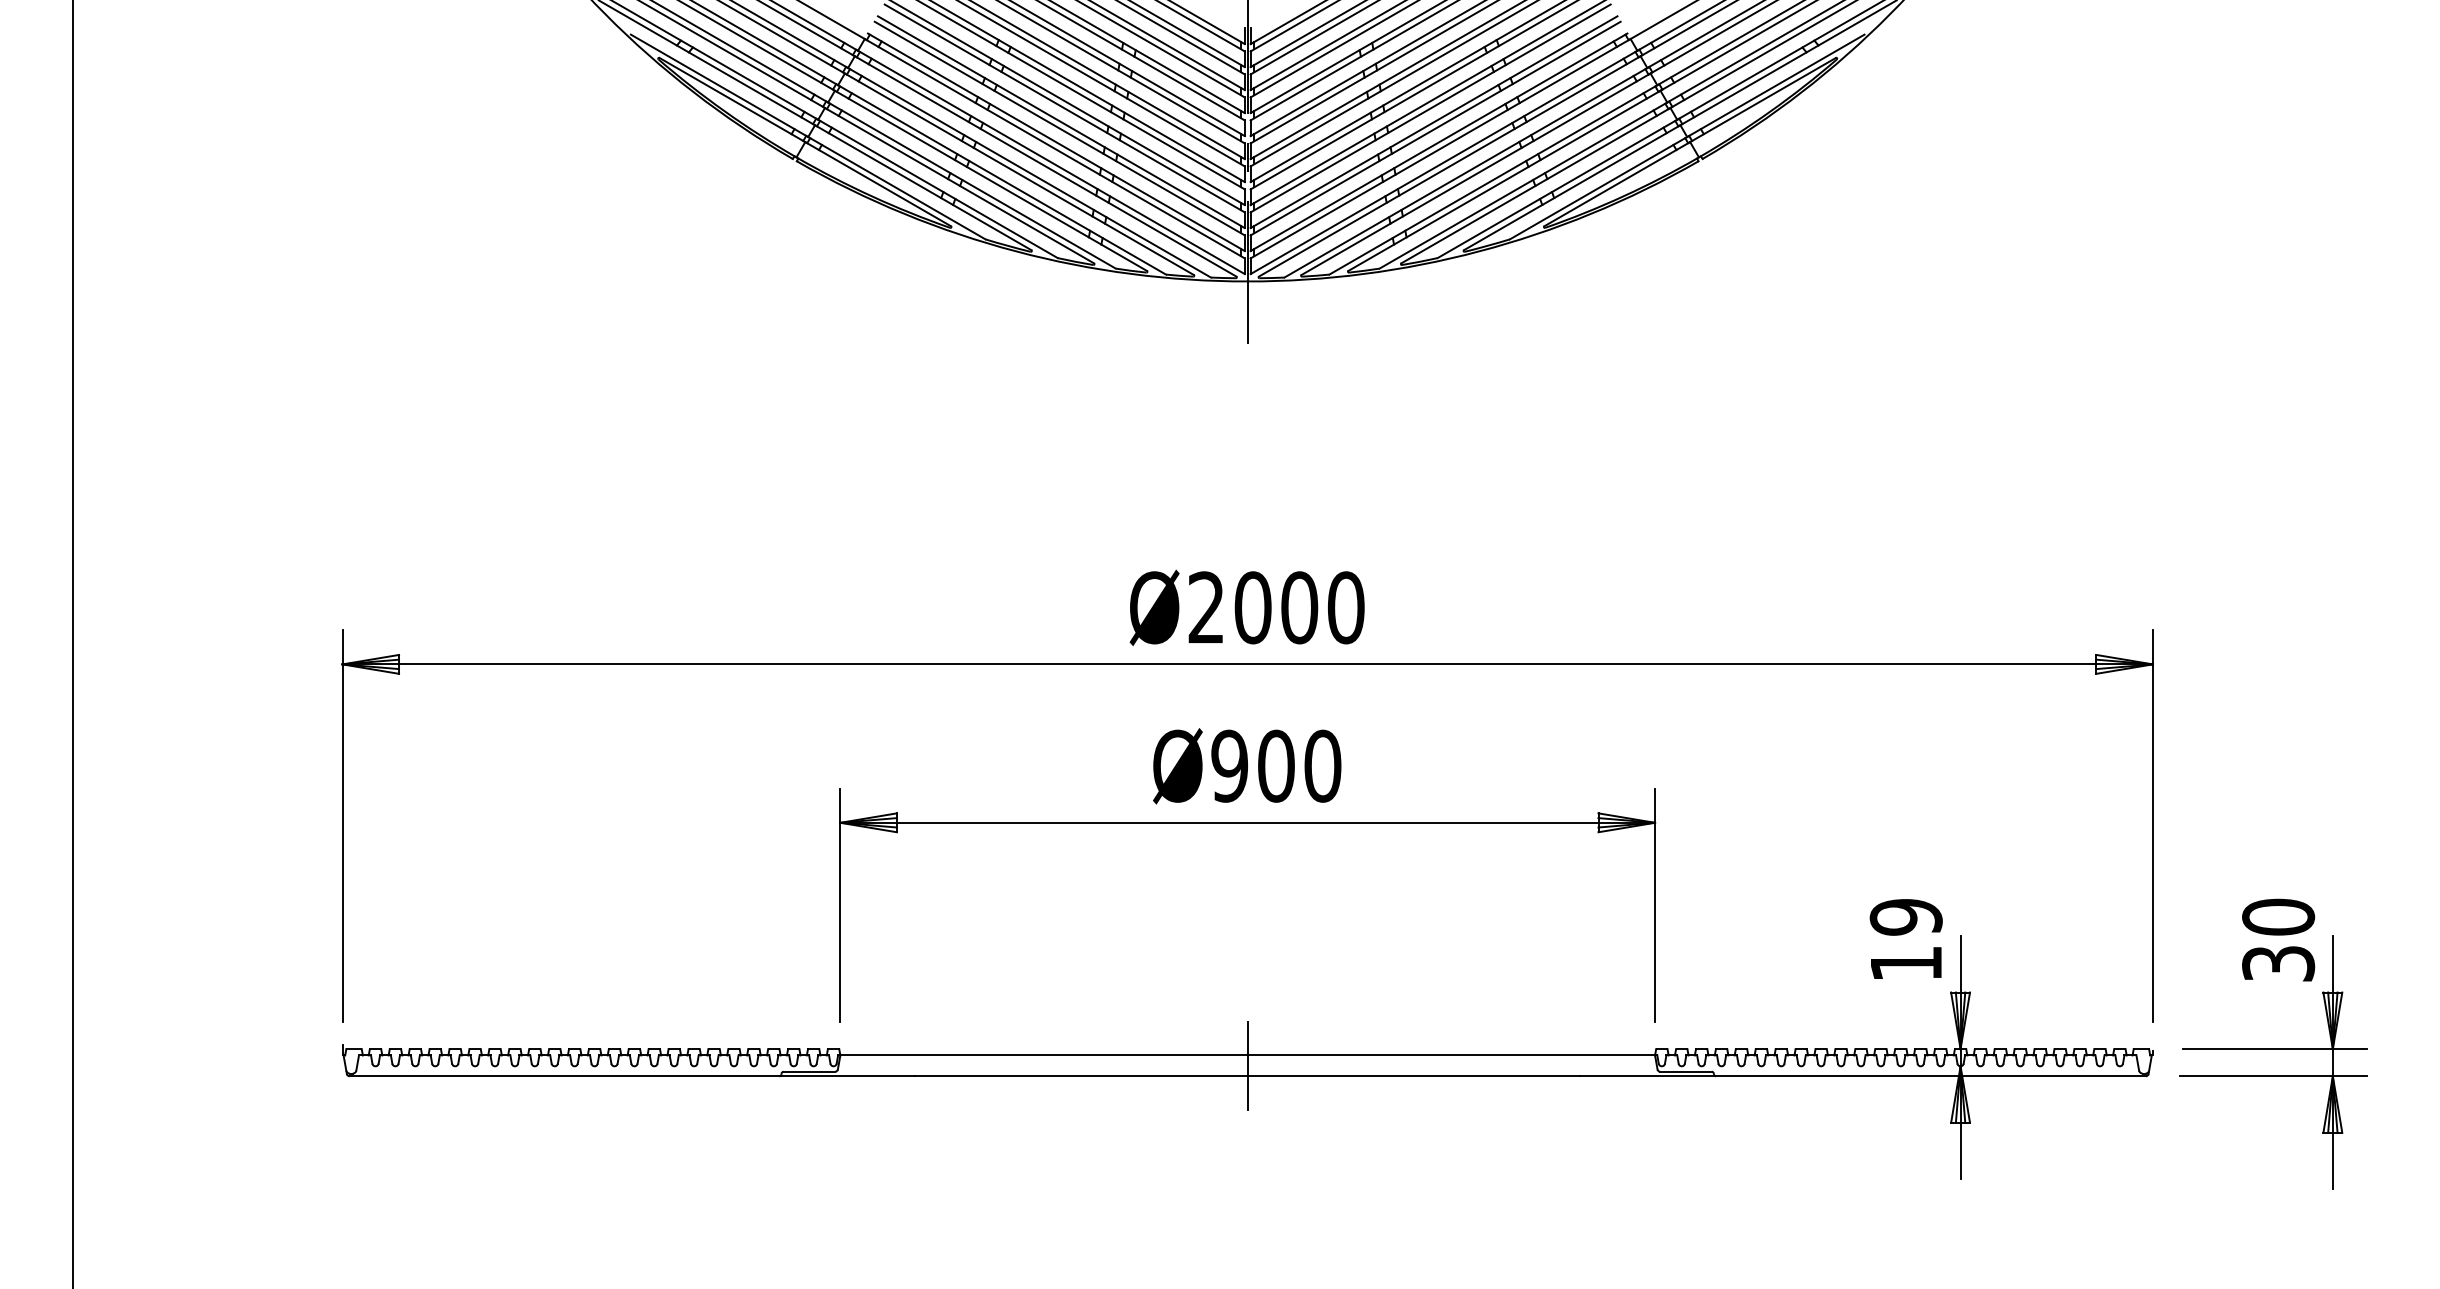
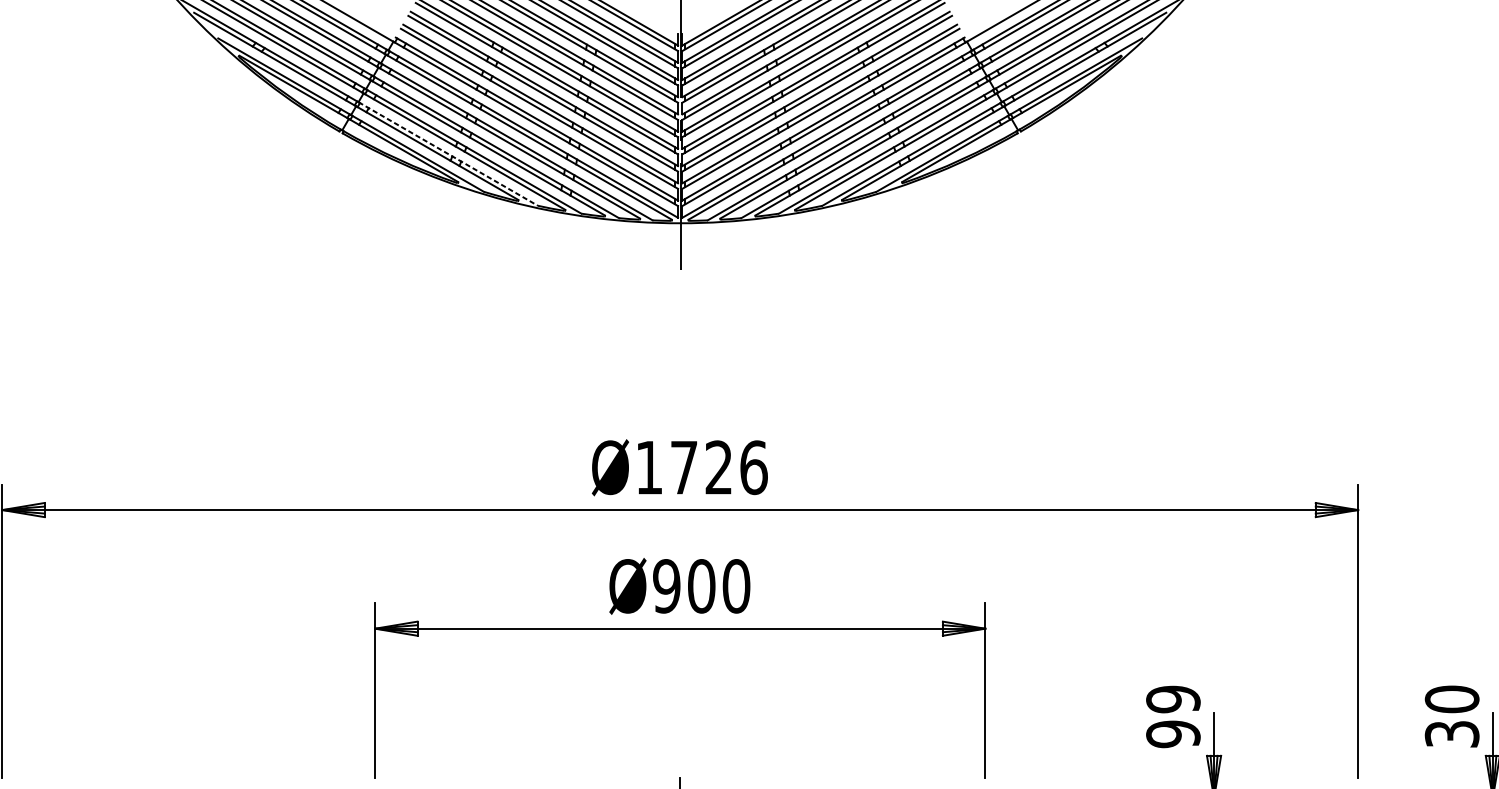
line: (938, 189) -> (448, 154), solid -> dashed
text: (1276, 607) -> (701, 467), Ø2000 -> Ø1726
text: (1905, 963) -> (1172, 734), 19 -> 99

